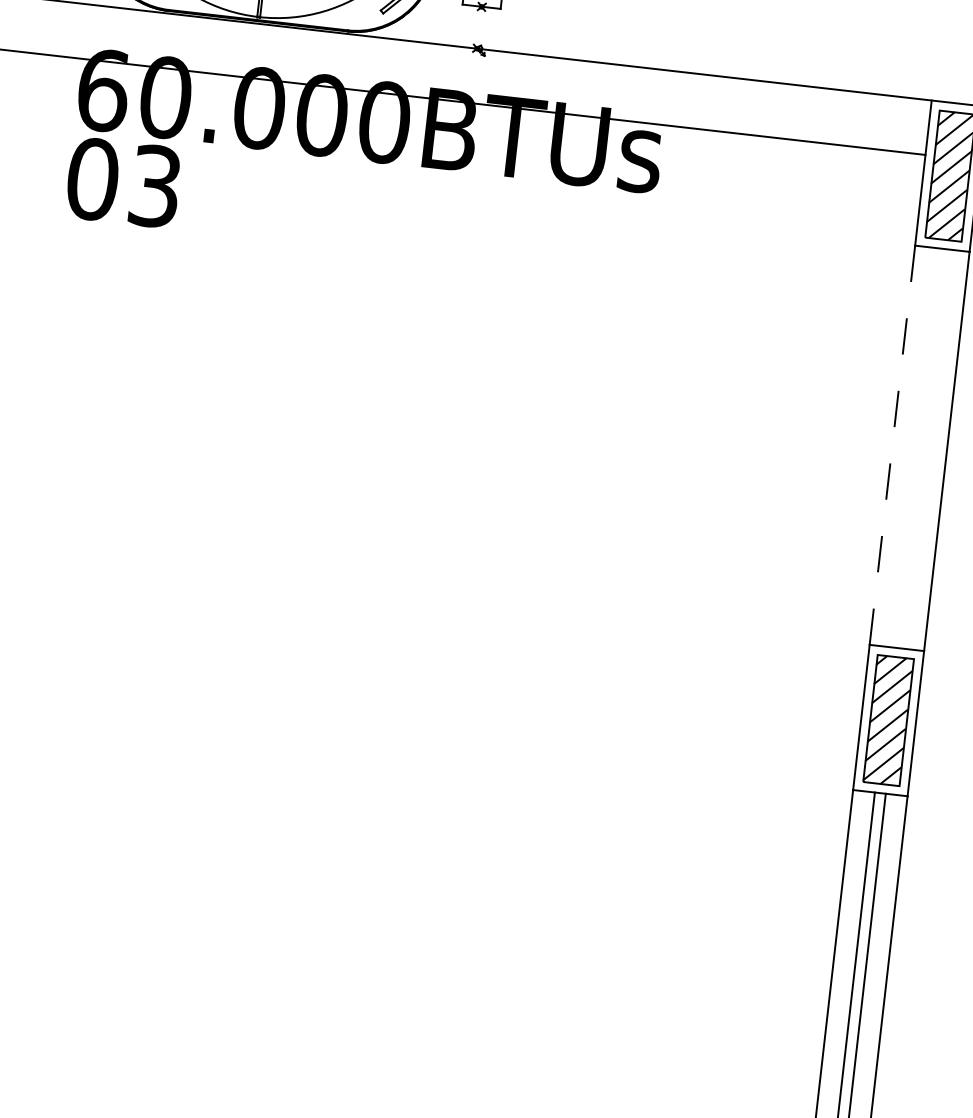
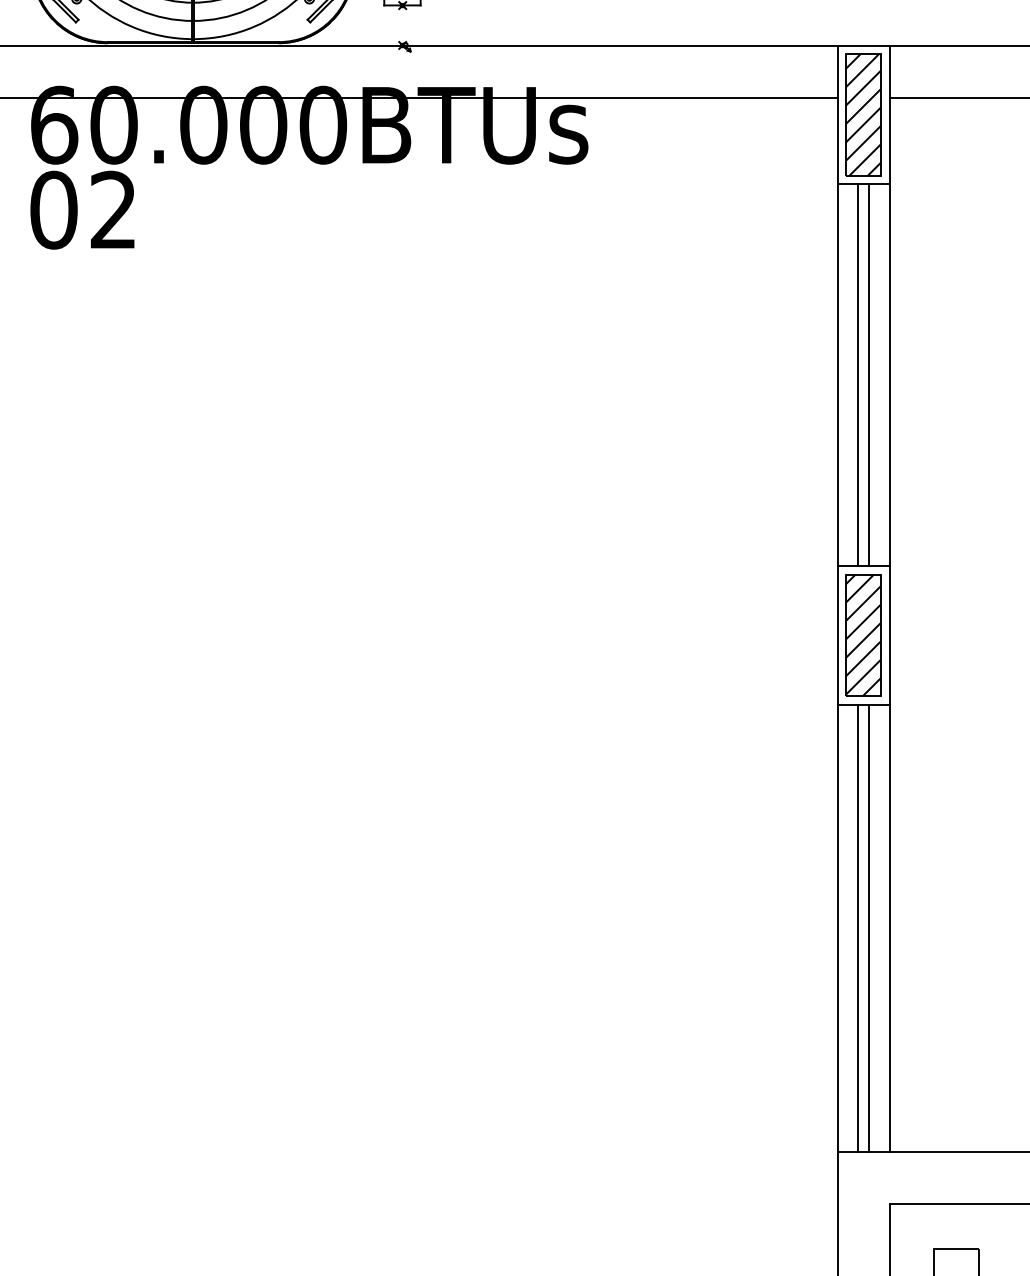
text: (155, 185) -> (113, 209), 03 -> 02
line: (892, 445) -> (837, 375), dashed -> solid
line: (914, 447) -> (858, 375), added
line: (924, 449) -> (868, 375), added

